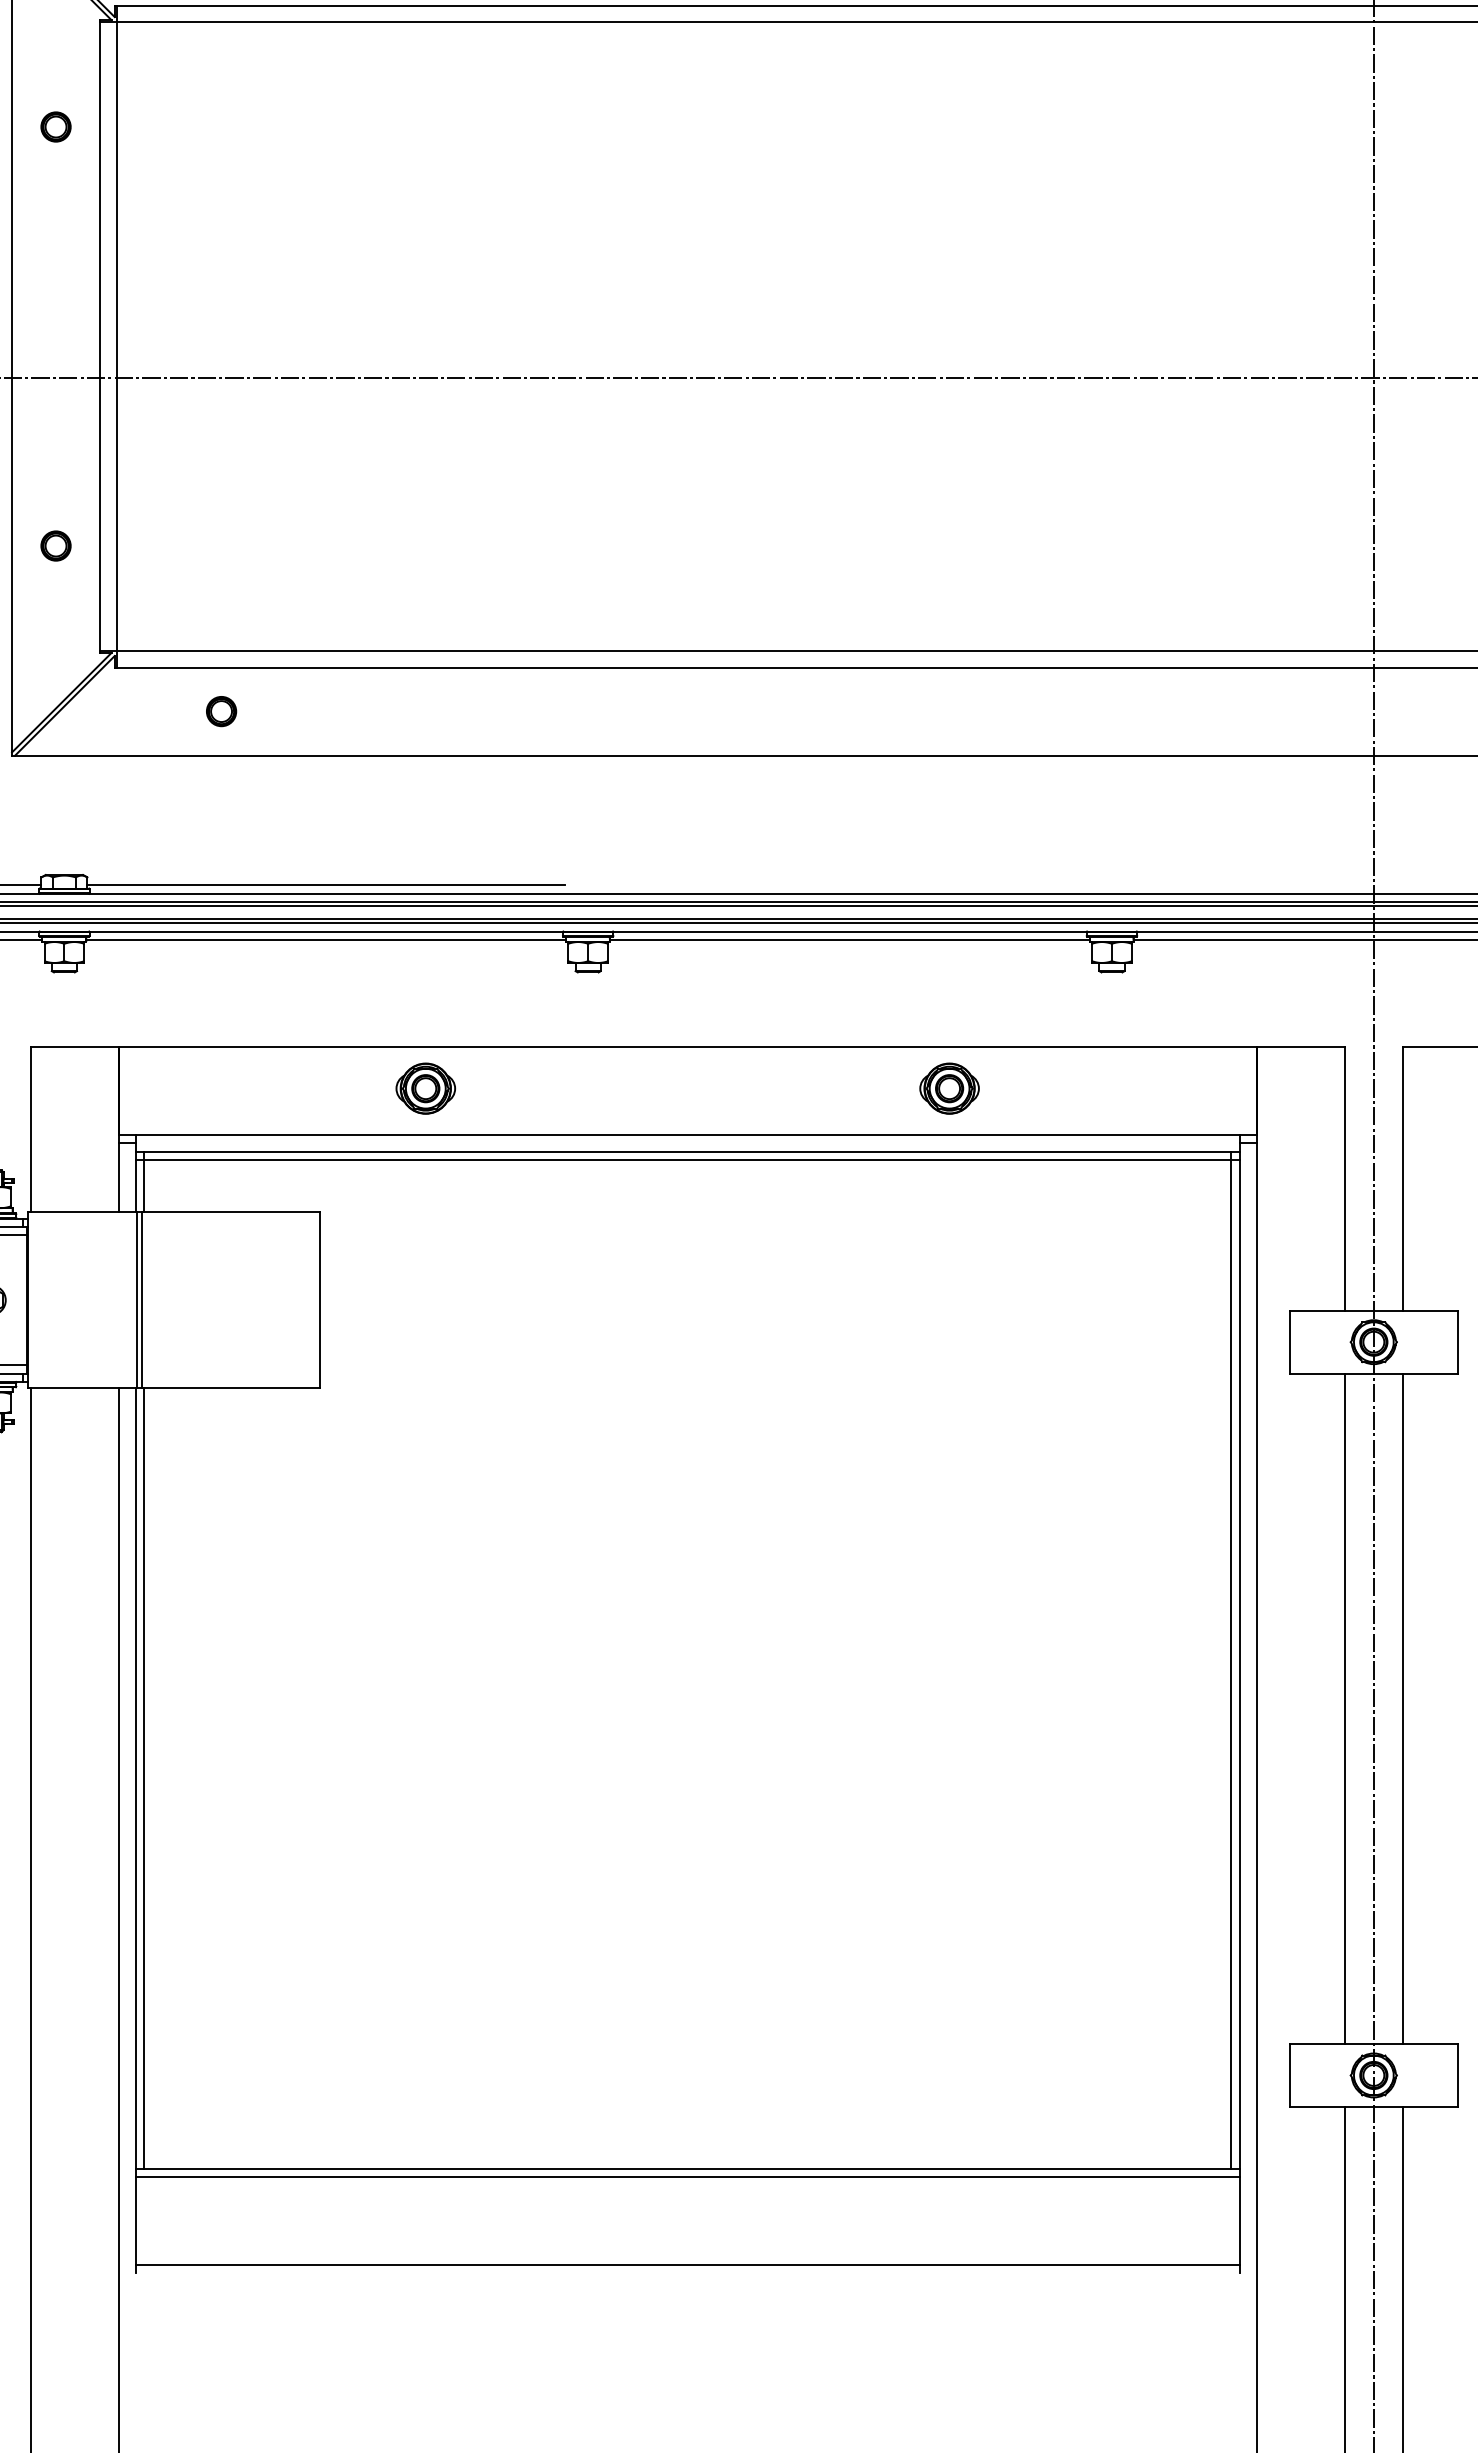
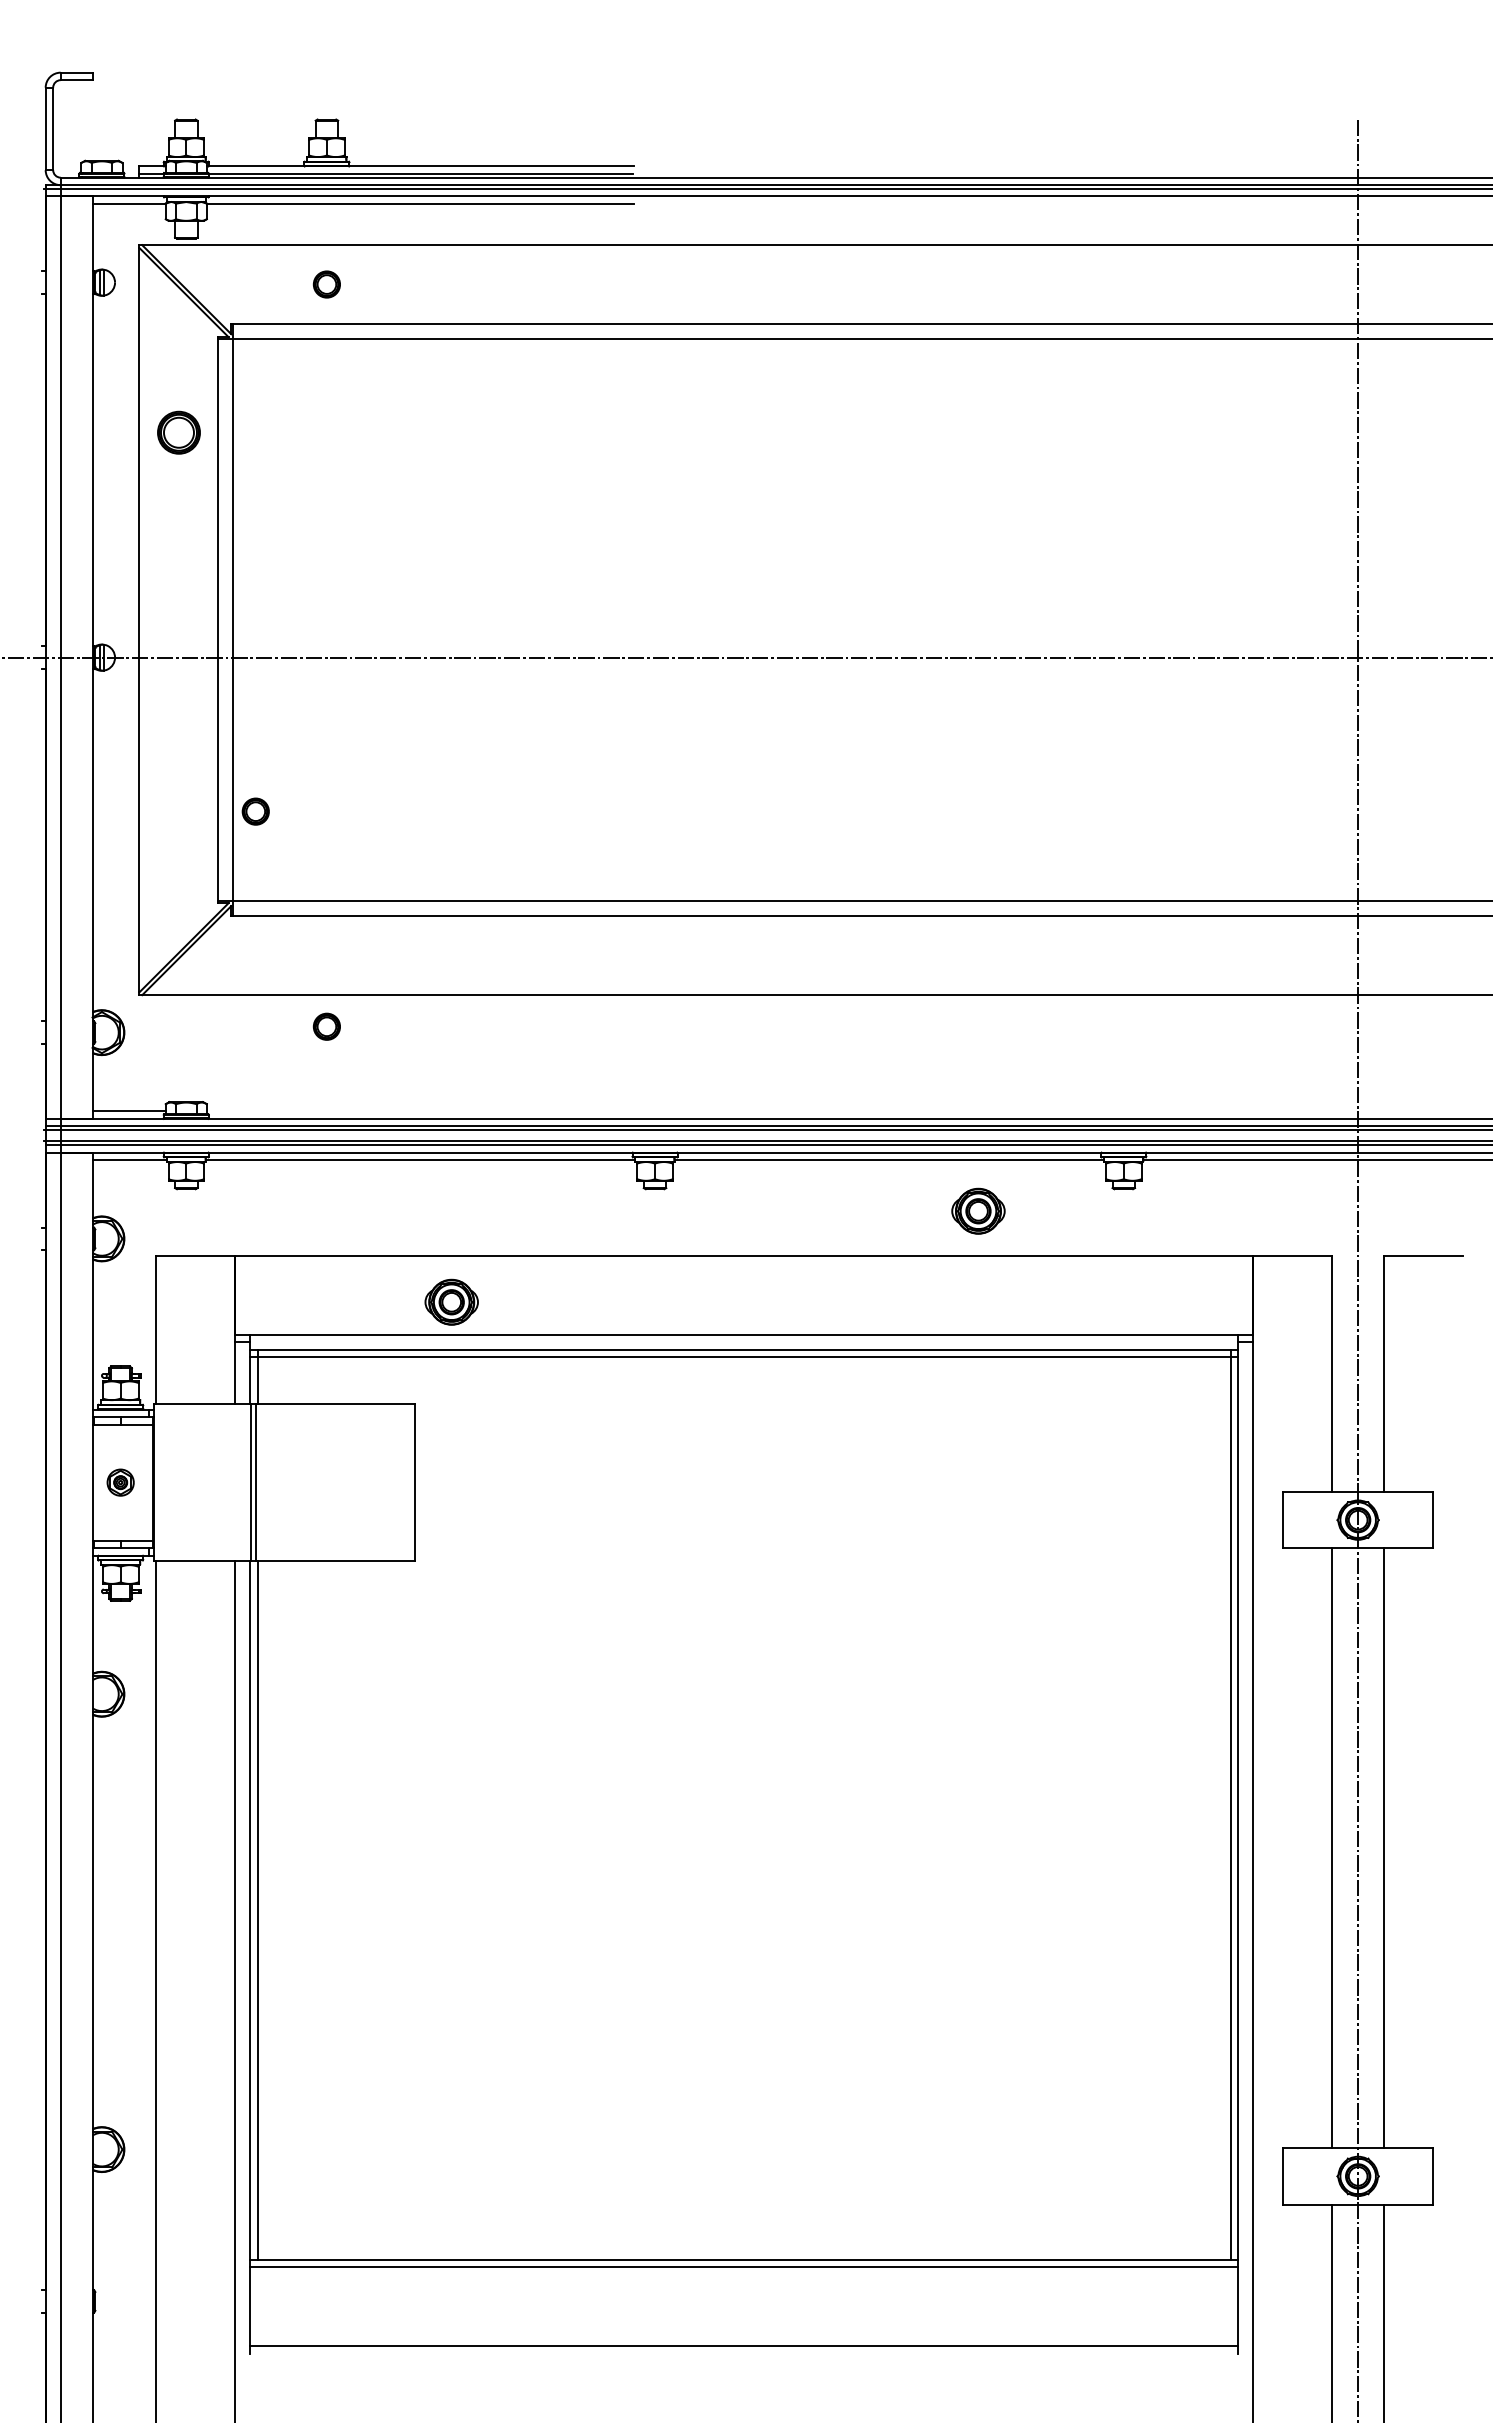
part: (55, 126) -> (178, 432), size x1.6
part: (55, 545) -> (255, 811), moved
part: (221, 711) -> (326, 1026), moved
line: (326, 885) -> (420, 1111), removed
part: (425, 1087) -> (451, 1301), moved
part: (949, 1087) -> (978, 1210), moved

